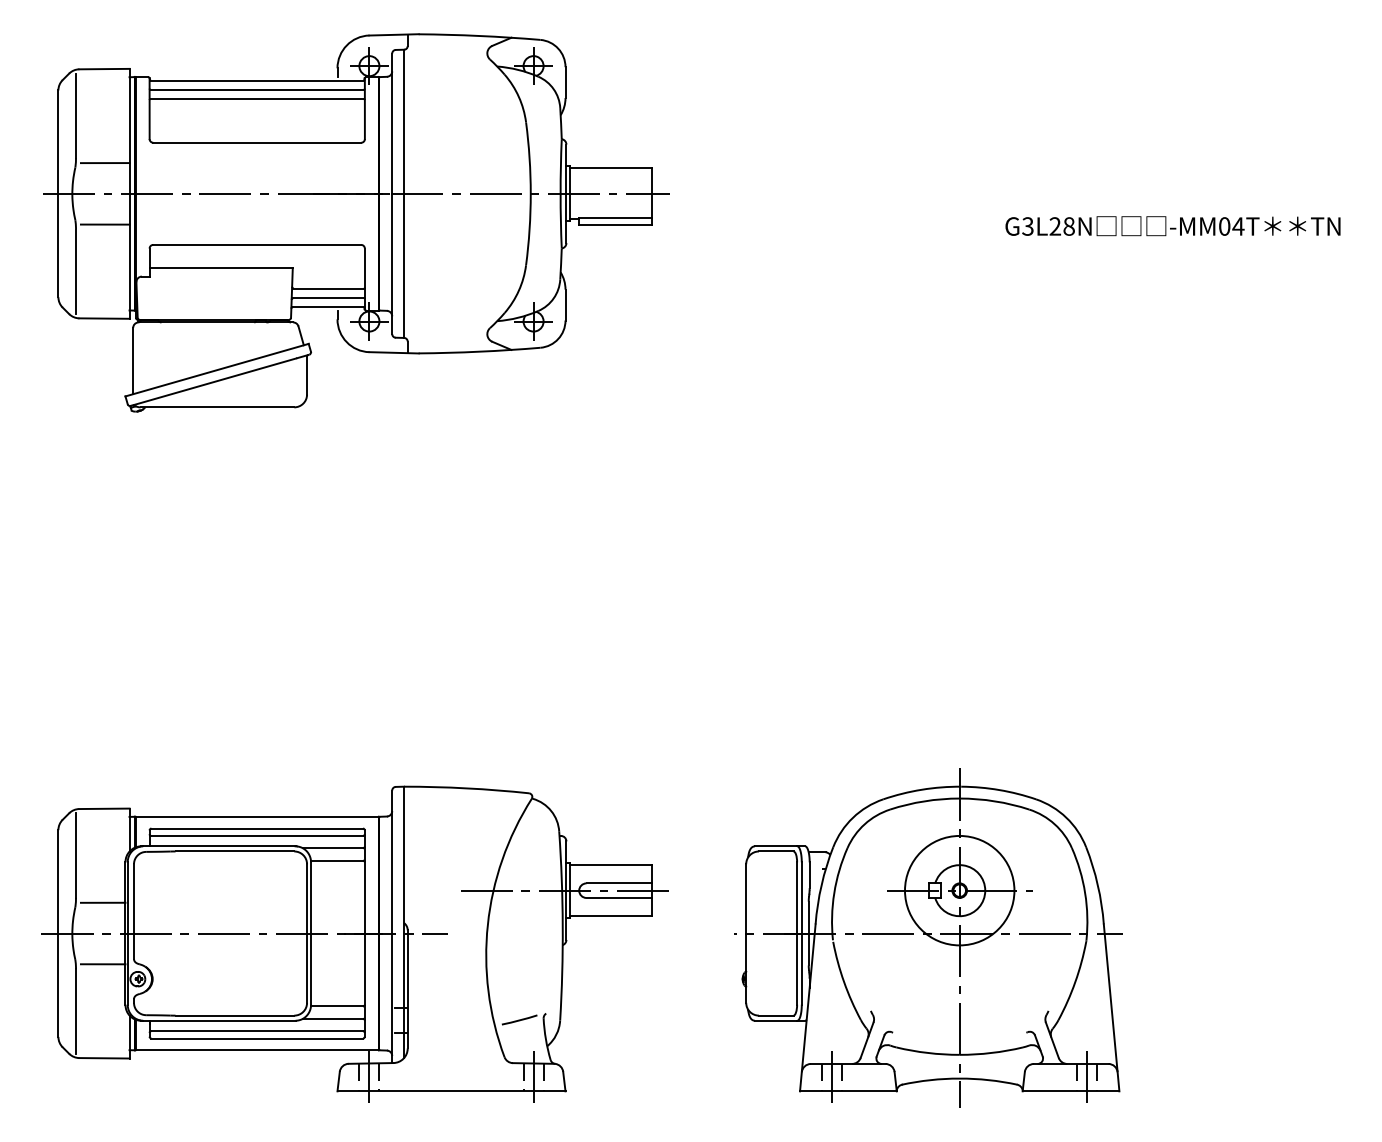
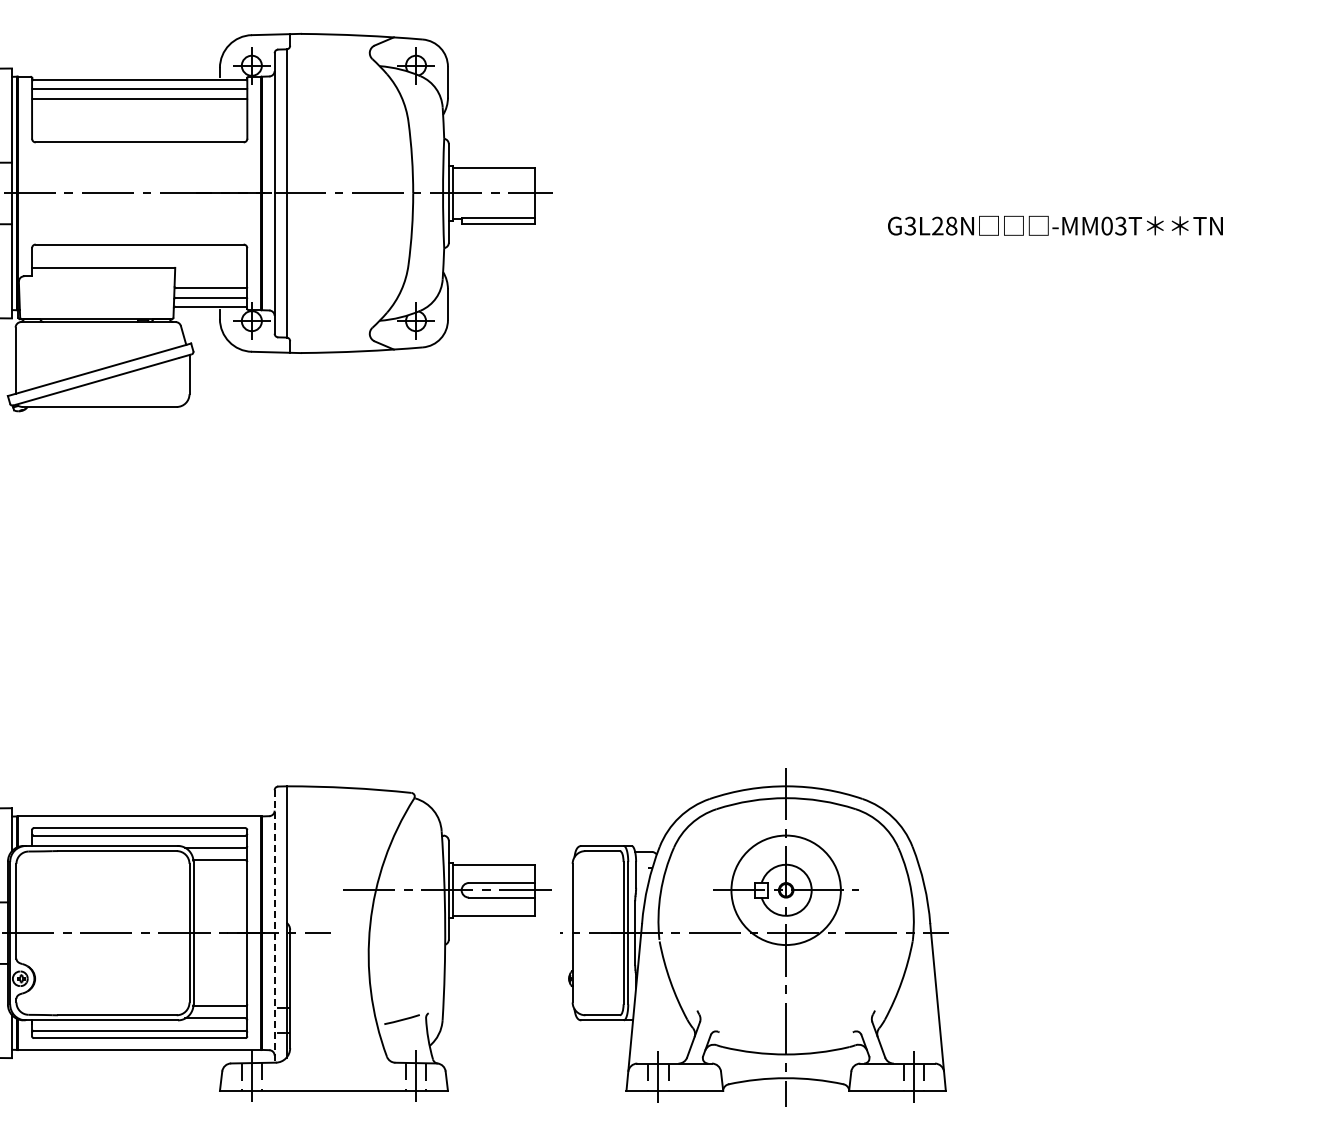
text: (1238, 226) -> (1120, 226), -MM04T -> -MM03T
line: (392, 927) -> (274, 927), solid -> dashed
part: (928, 937) -> (754, 937), moved

